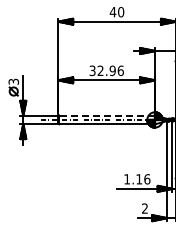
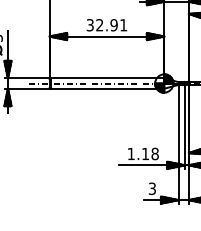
text: (120, 70) -> (123, 24), 32.96 -> 32.91
line: (107, 115) -> (107, 78), dashed -> solid
text: (147, 179) -> (155, 154), 1.16 -> 1.18
text: (144, 208) -> (151, 188), 2 -> 3

